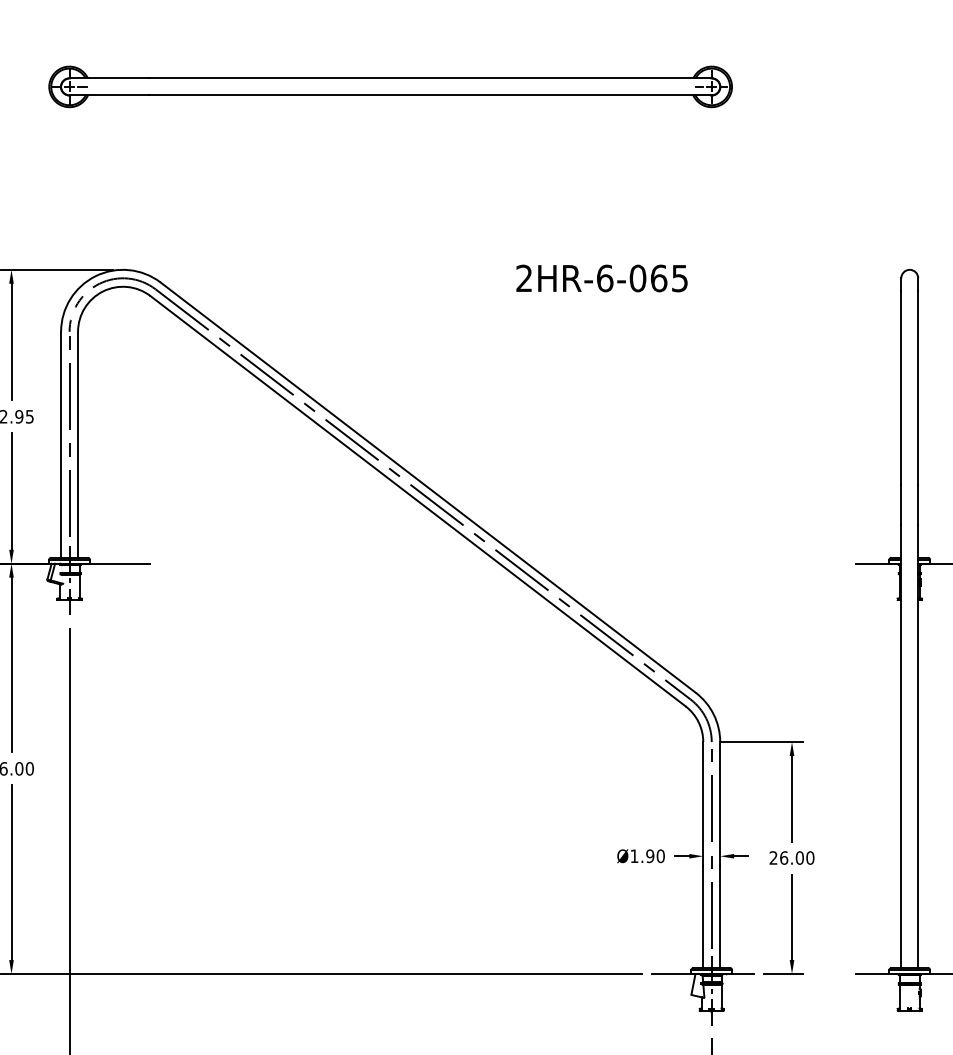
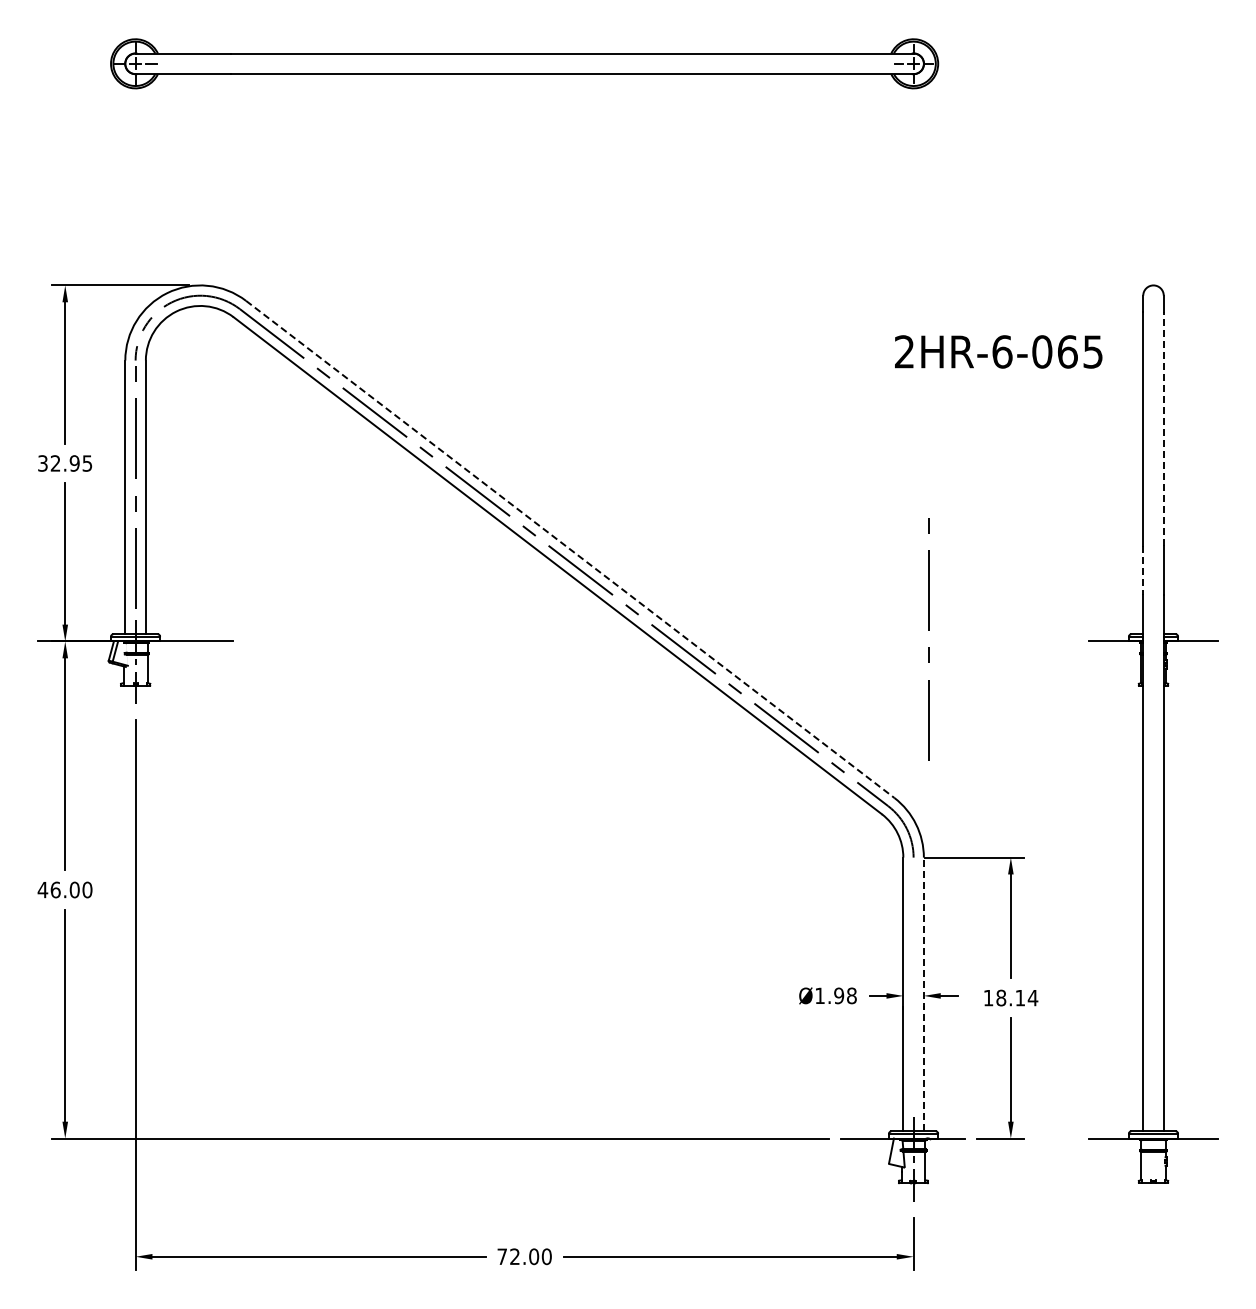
text: (601, 278) -> (998, 351), moved
line: (917, 387) -> (1163, 428), solid -> dashed
line: (428, 487) -> (570, 549), solid -> dashed
line: (901, 505) -> (1143, 570), solid -> dashed
text: (660, 855) -> (851, 995), Ø1.90 -> Ø1.98
line: (711, 855) -> (928, 647), moved
line: (719, 855) -> (923, 994), solid -> dashed
text: (791, 857) -> (1010, 997), 26.00 -> 18.14

